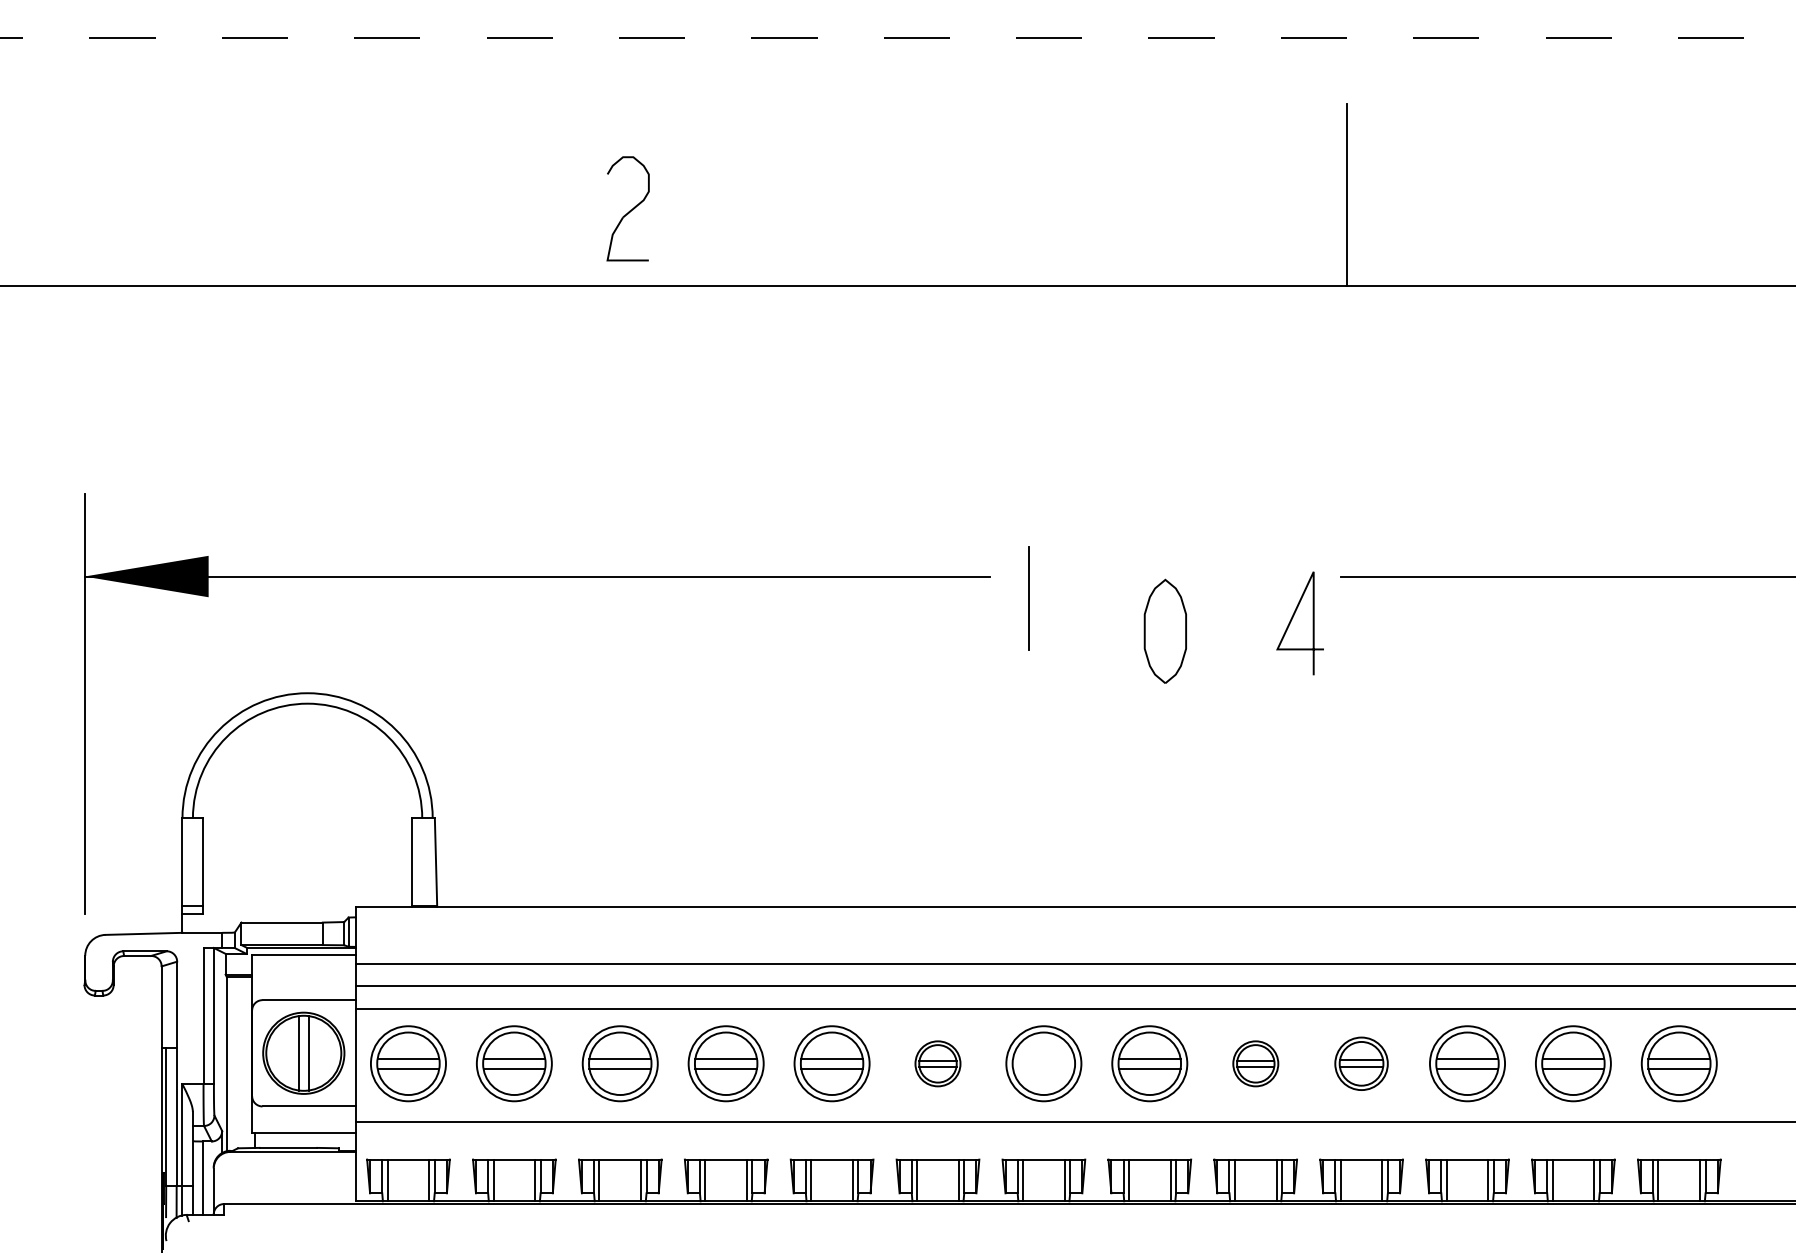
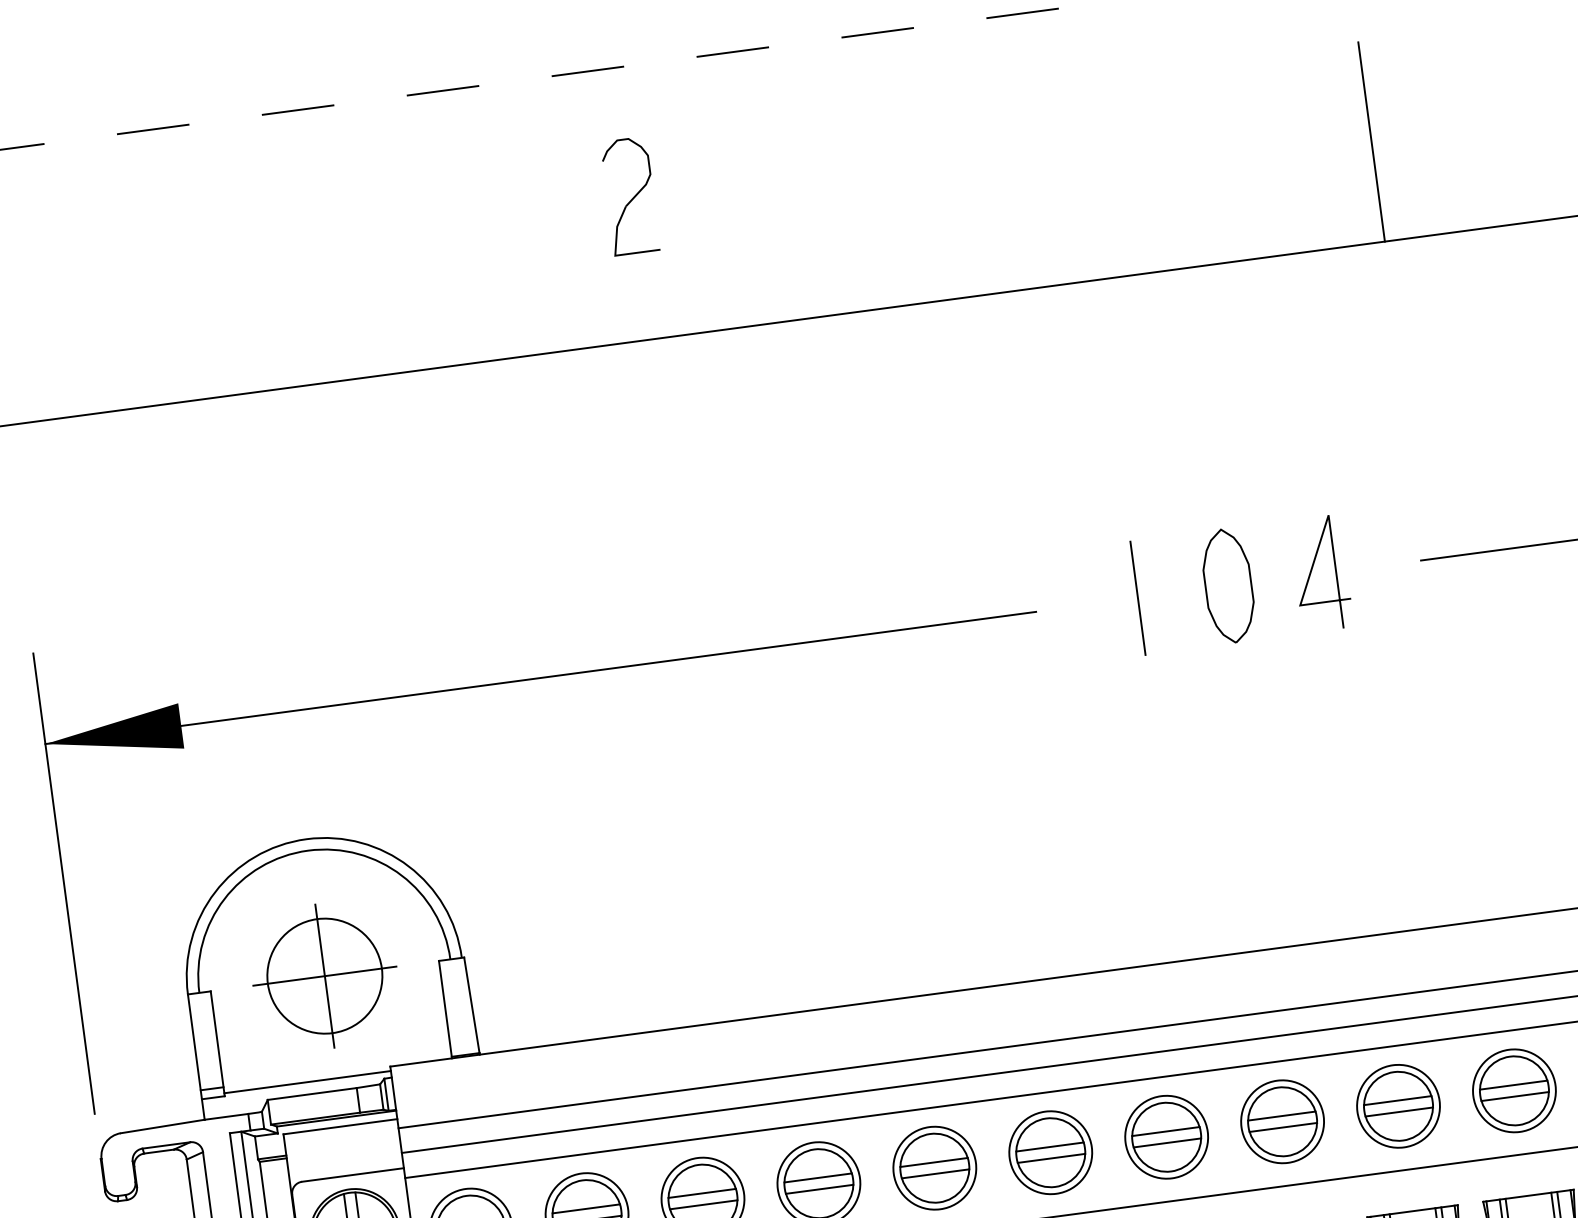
part: (627, 208) -> (629, 195), moved
line: (1028, 598) -> (1137, 598), moved
line: (1292, 619) -> (1312, 570), moved
part: (1164, 630) -> (1227, 585), moved
part: (307, 818) -> (324, 976), added
line: (279, 911) -> (307, 1082), added
line: (1043, 1058) -> (1165, 1131), added
part: (937, 1063) -> (1050, 1152), size x1.67
part: (1255, 1063) -> (1398, 1106), size x1.67
part: (1361, 1063) -> (1514, 1090), size x1.43
line: (1043, 1068) -> (1166, 1142), added

